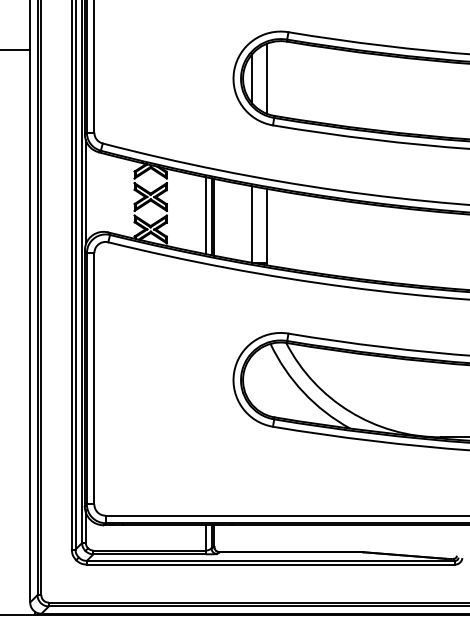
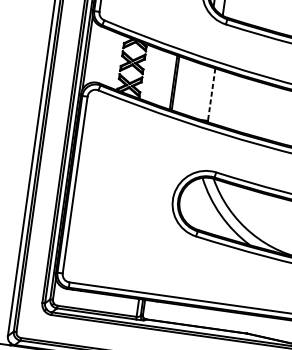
line: (205, 215) -> (169, 81), removed
line: (252, 224) -> (201, 92), removed
line: (266, 226) -> (211, 94), solid -> dashed

